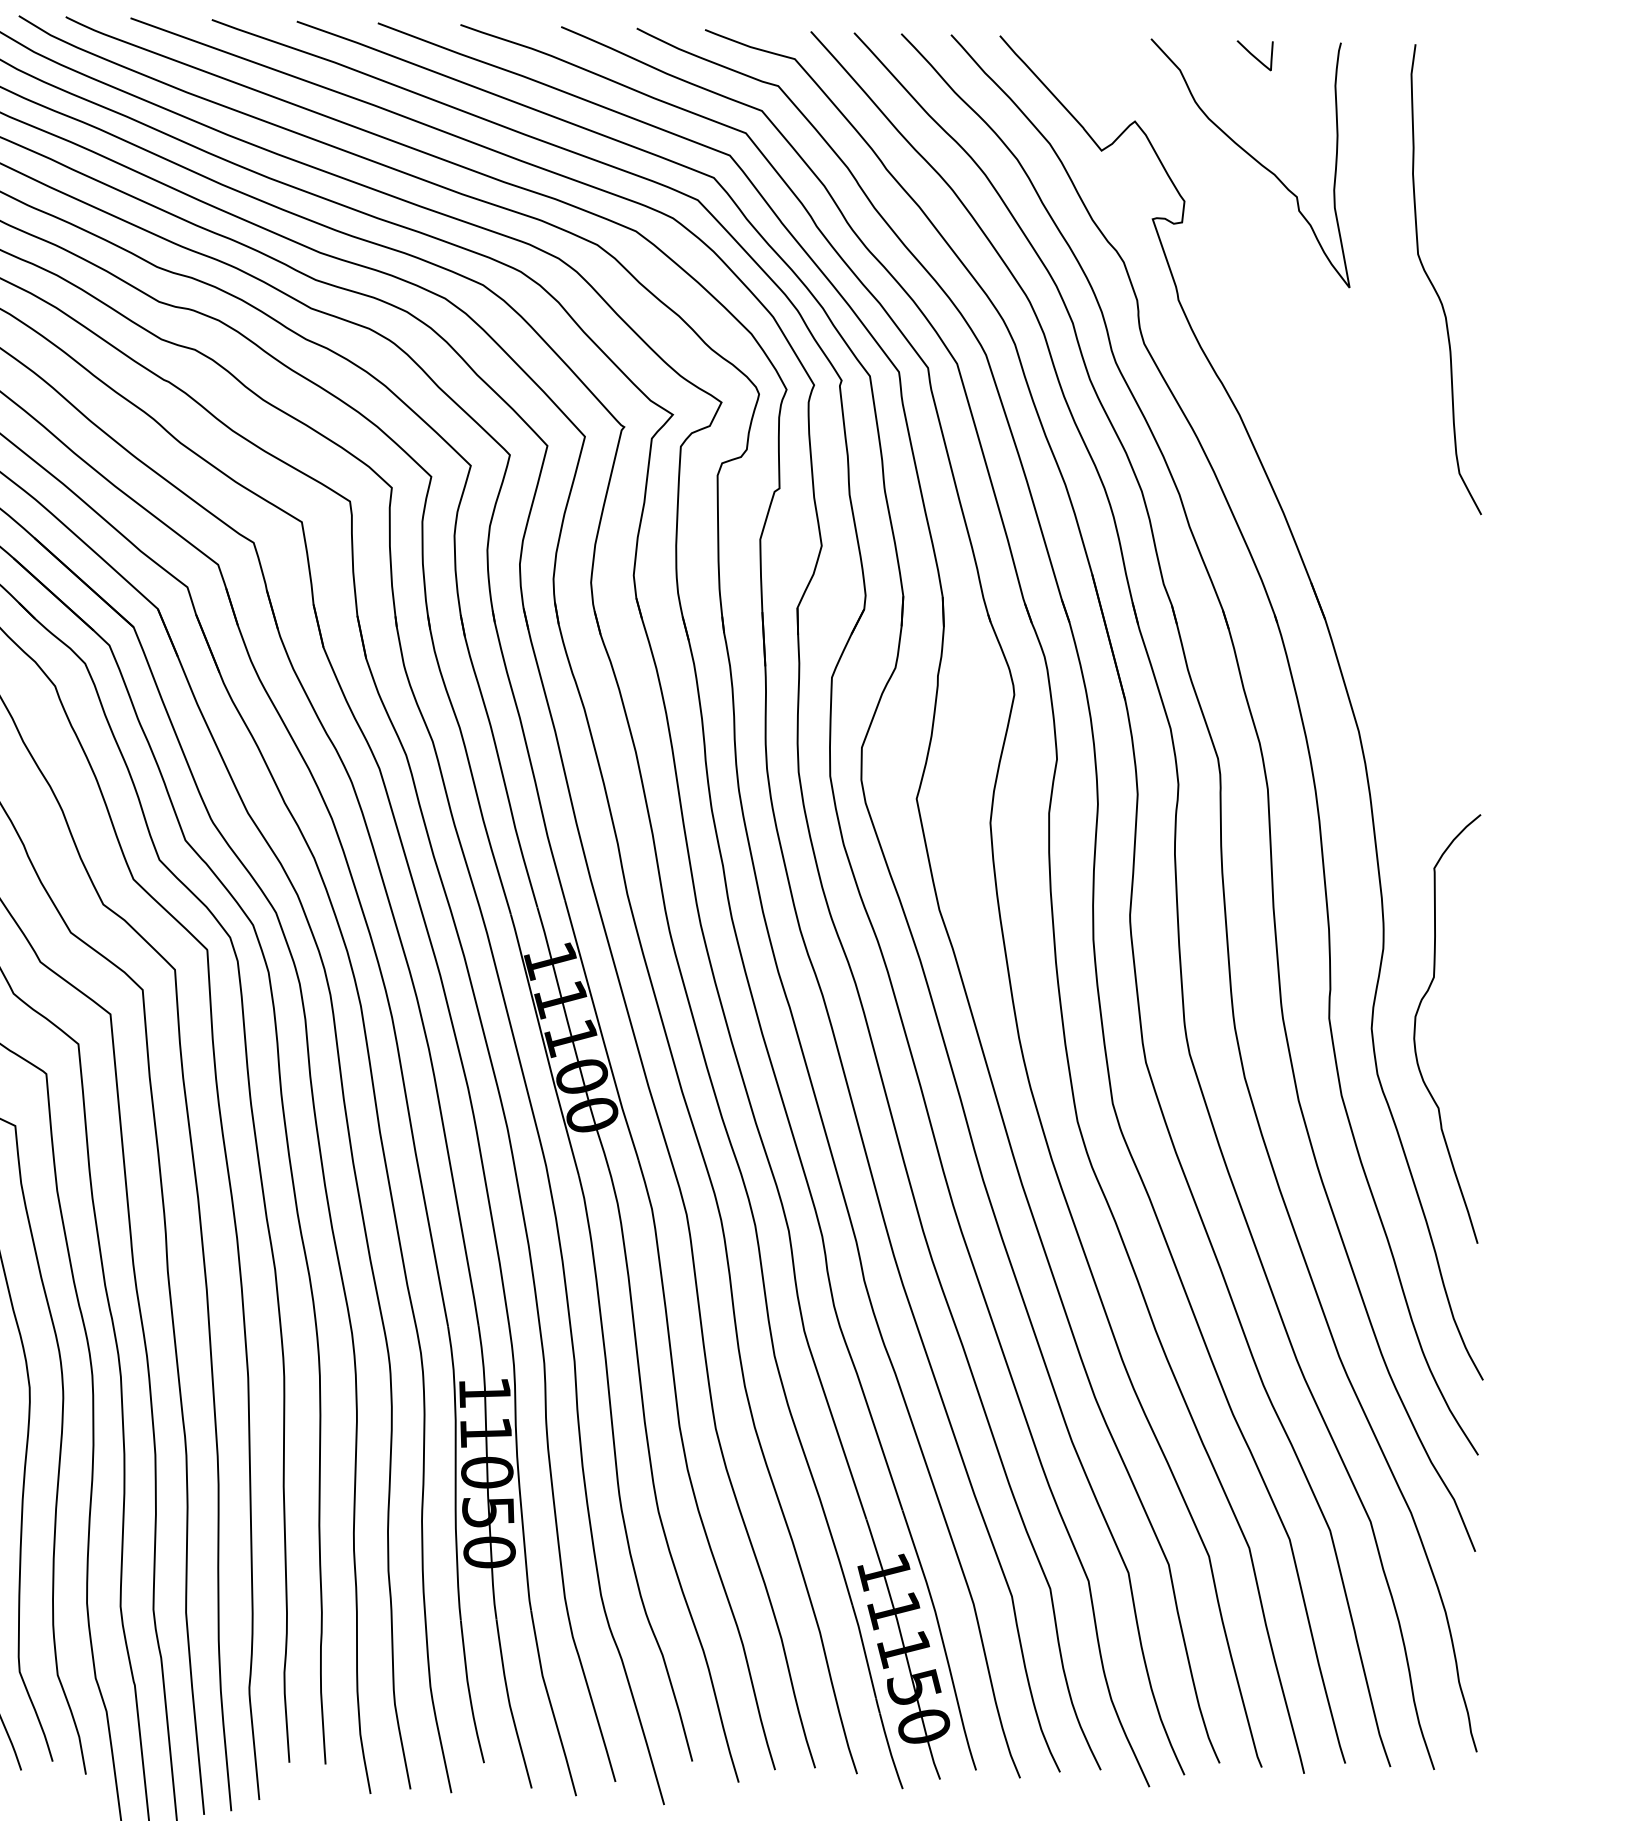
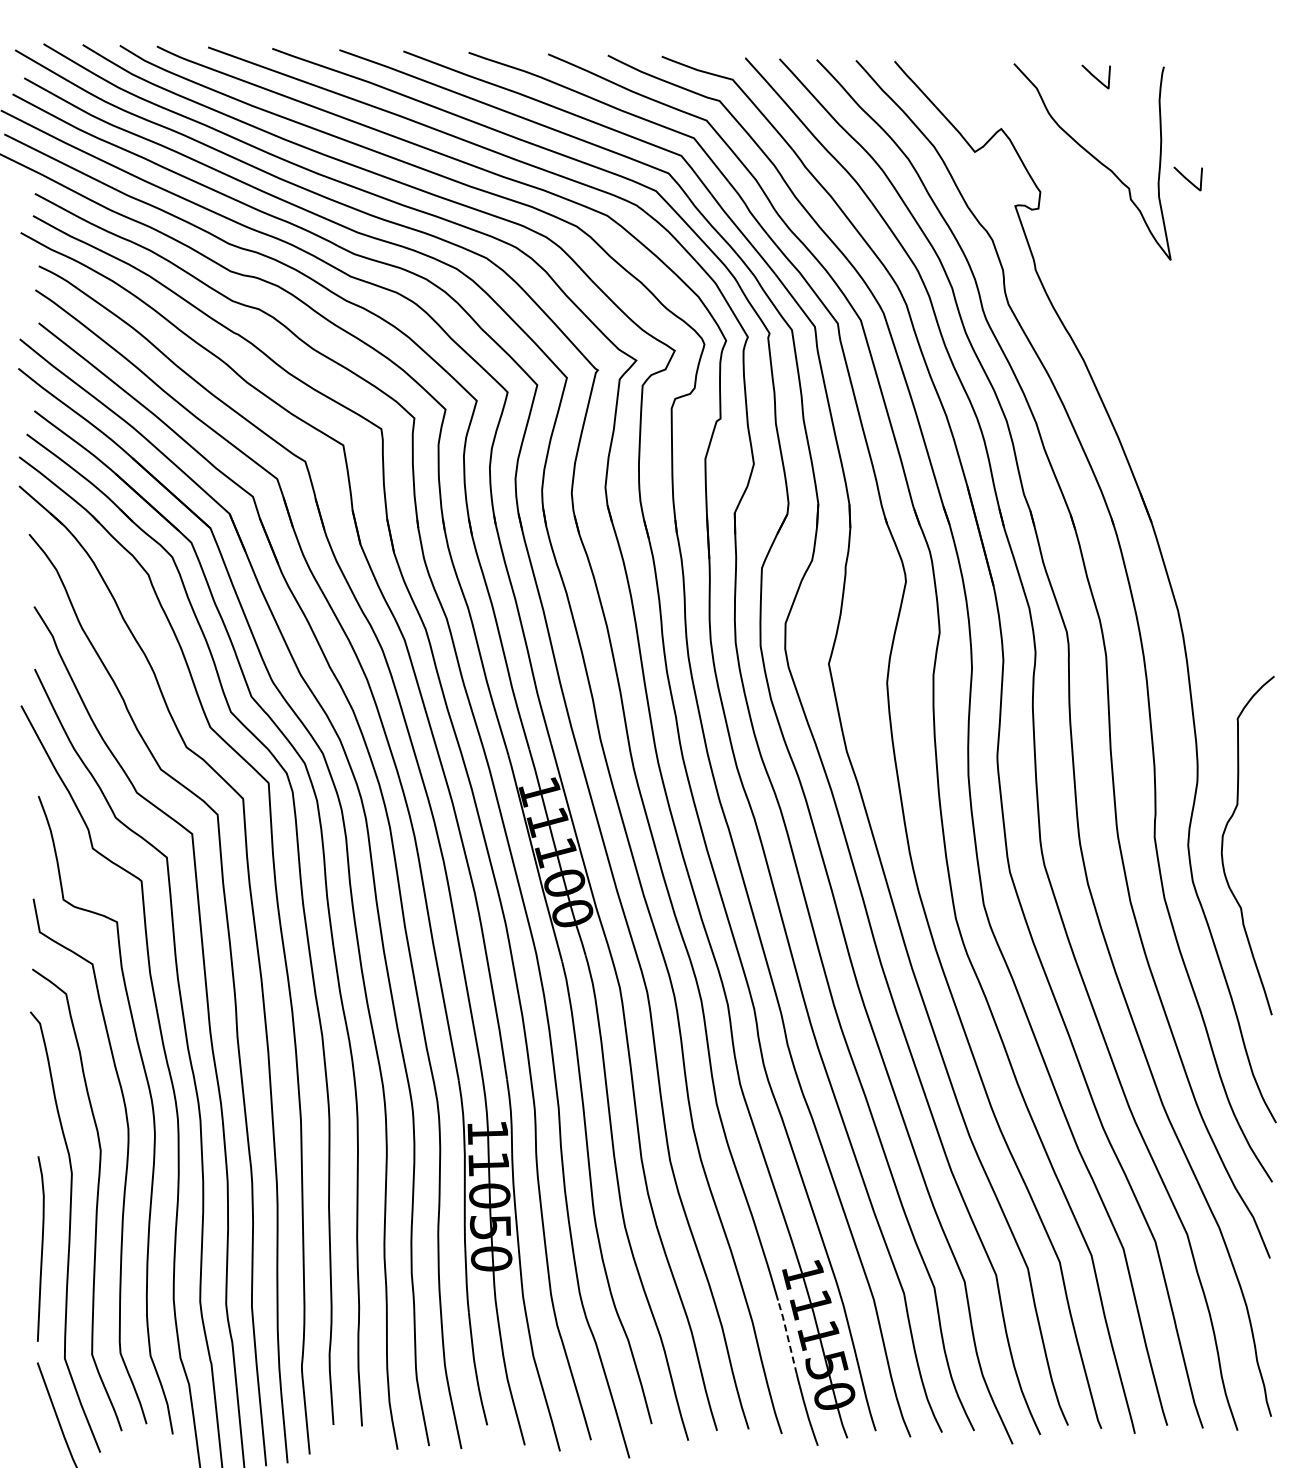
curve: (1370, 184) -> (1187, 178), added
curve: (1434, 285) -> (1237, 258), removed
line: (864, 1650) -> (787, 1336), solid -> dashed

